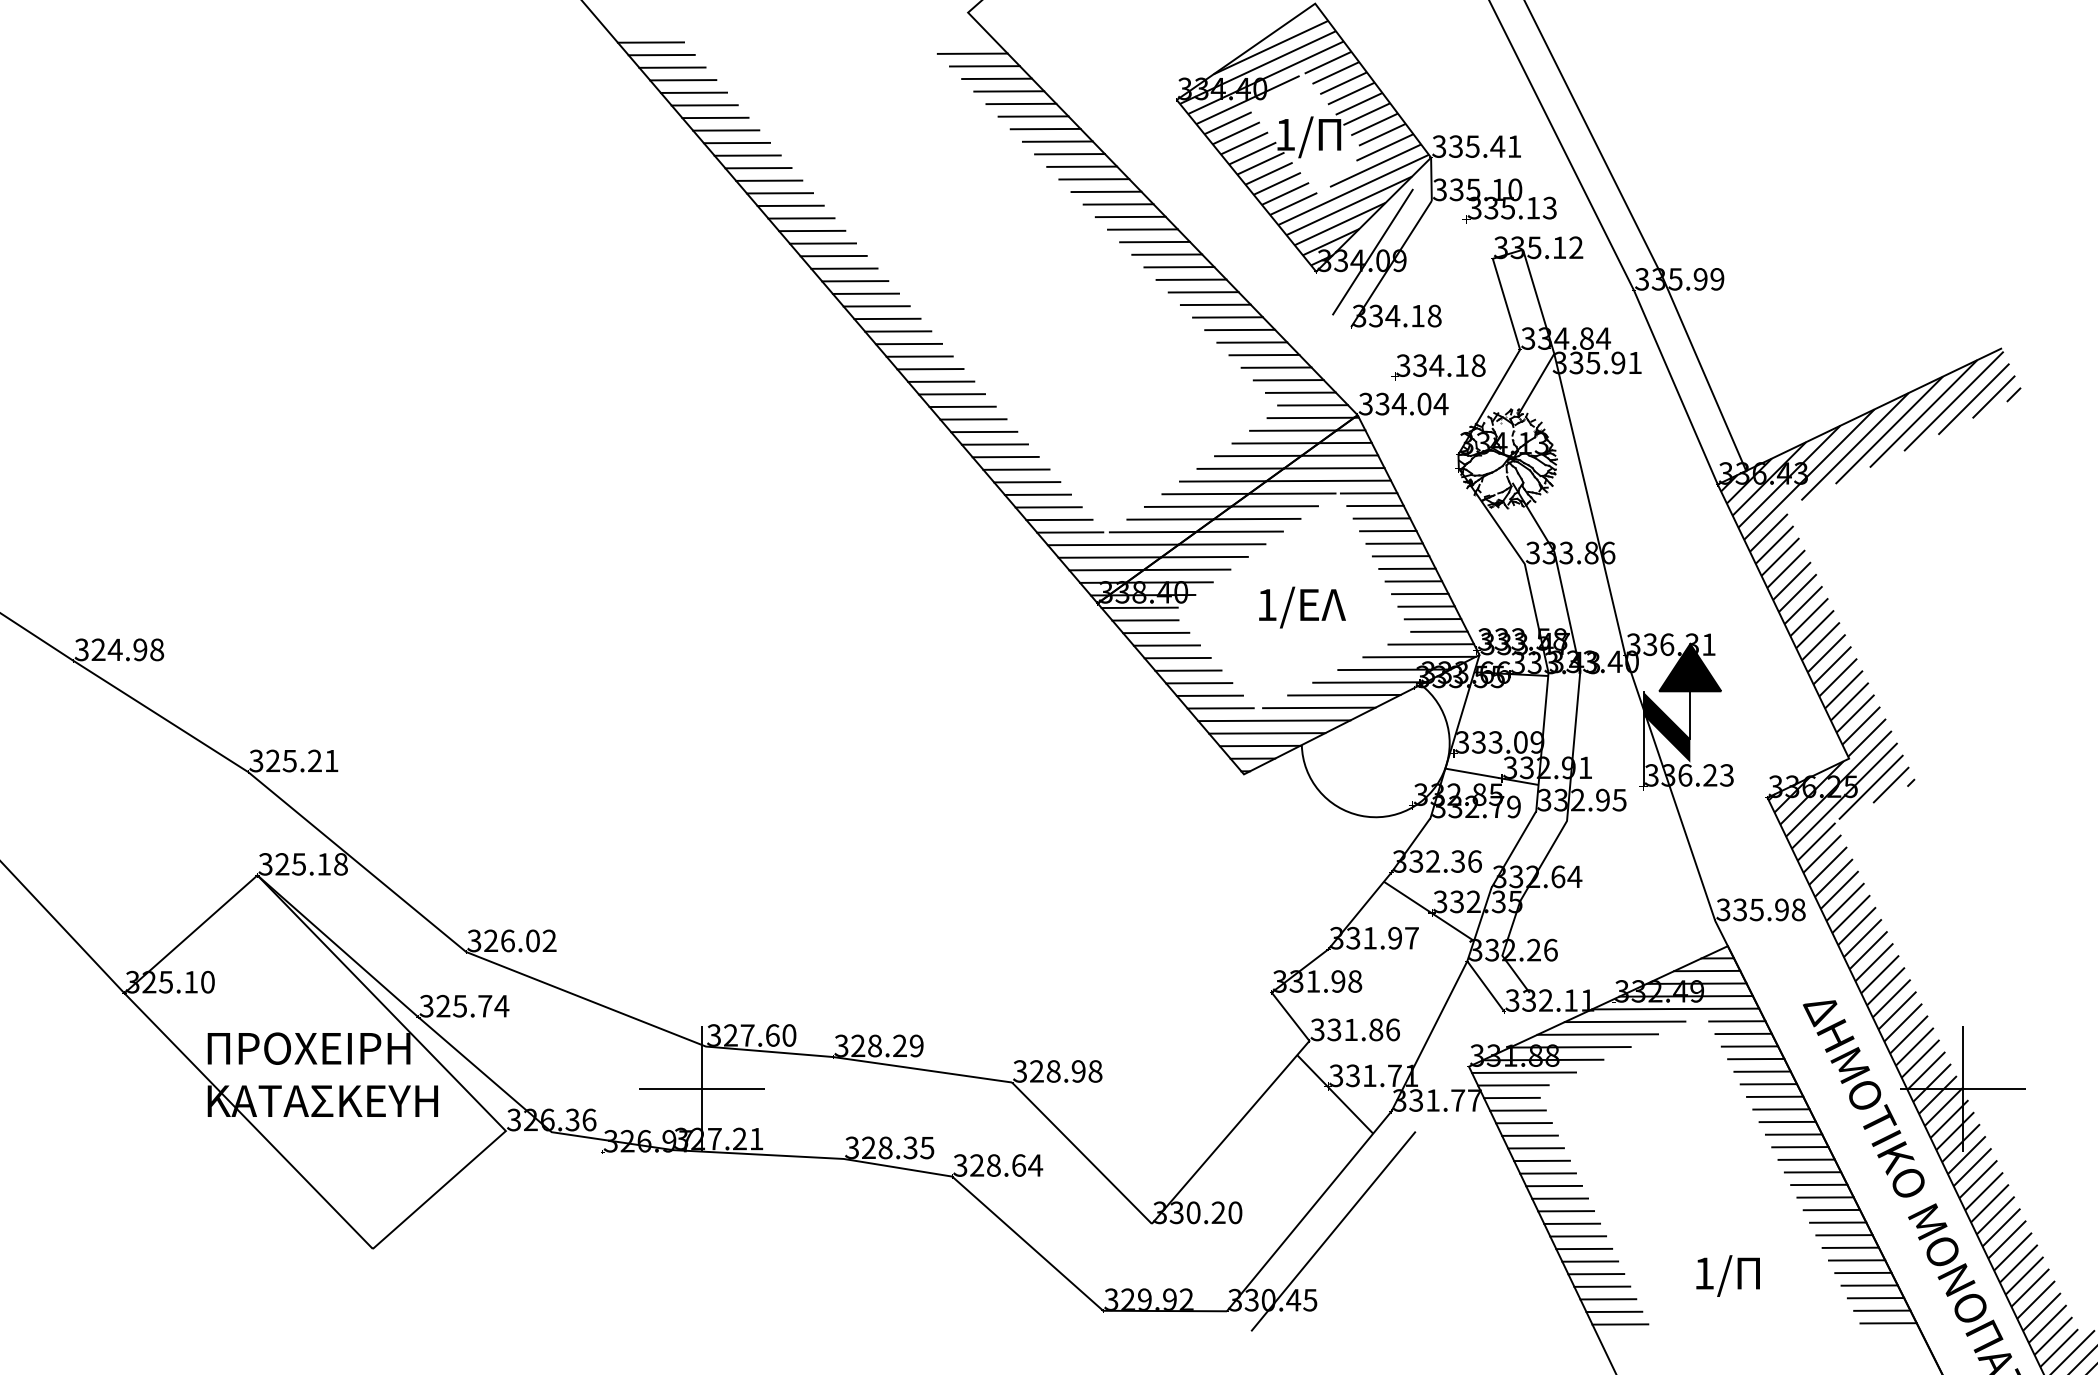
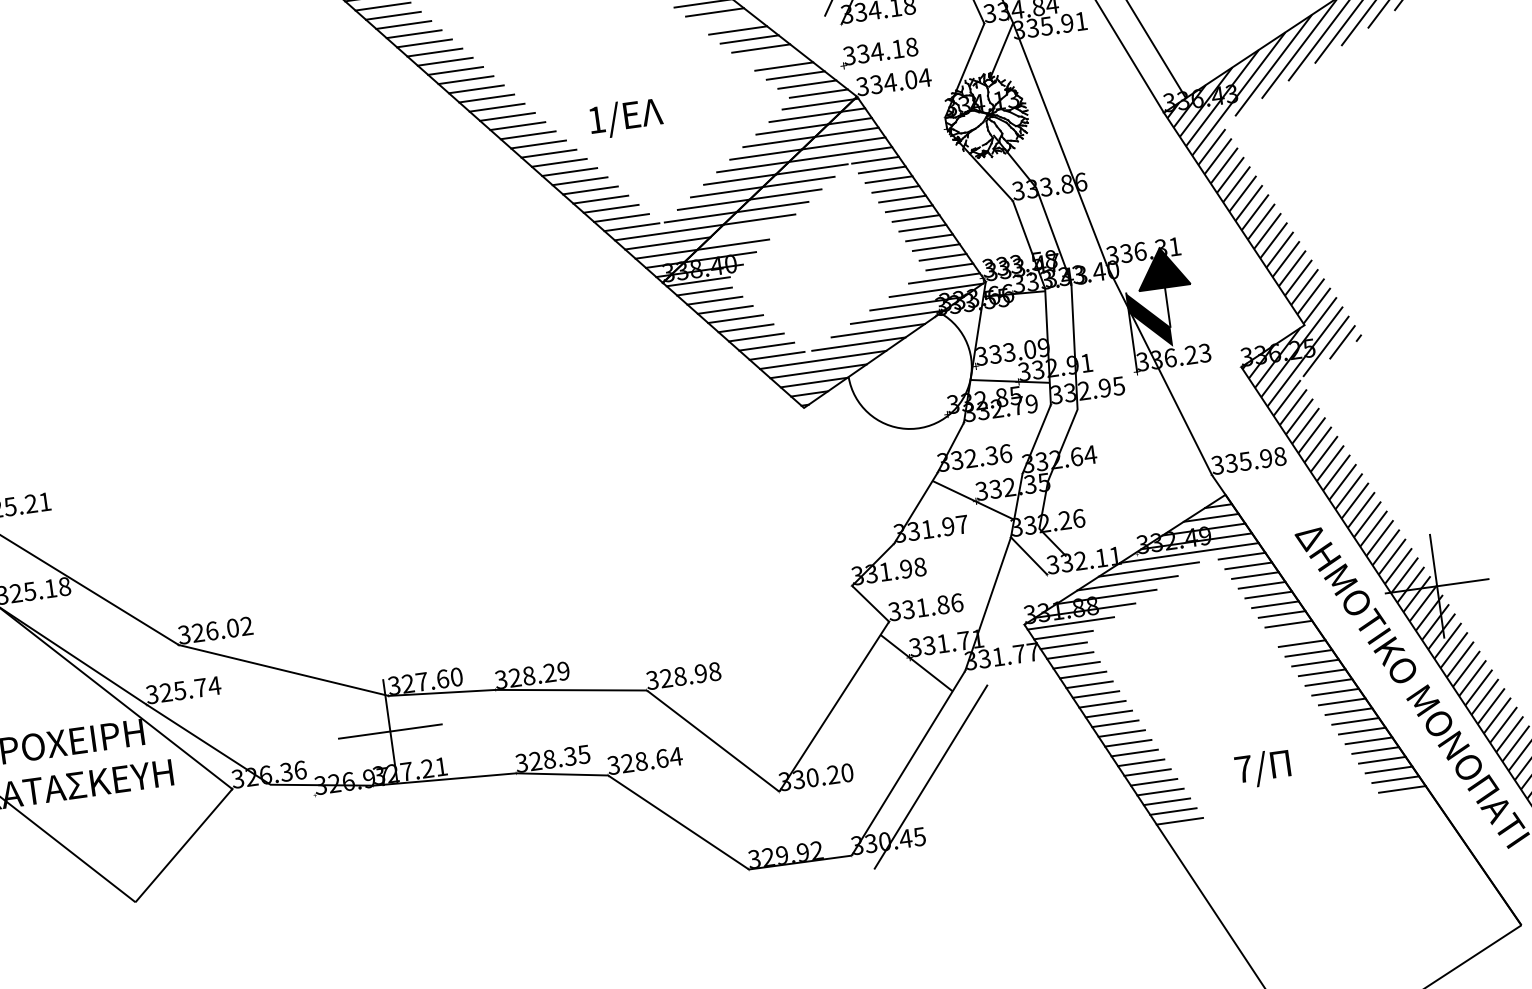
line: (1215, 304) -> (726, 21), removed
line: (1264, 354) -> (772, 57), removed
text: (1438, 367) -> (878, 53), moved
line: (1204, 556) -> (746, 231), removed
text: (1302, 607) -> (626, 117), moved
line: (1787, 1121) -> (1295, 633), removed
text: (1704, 1273) -> (1243, 769), 1 -> 7

